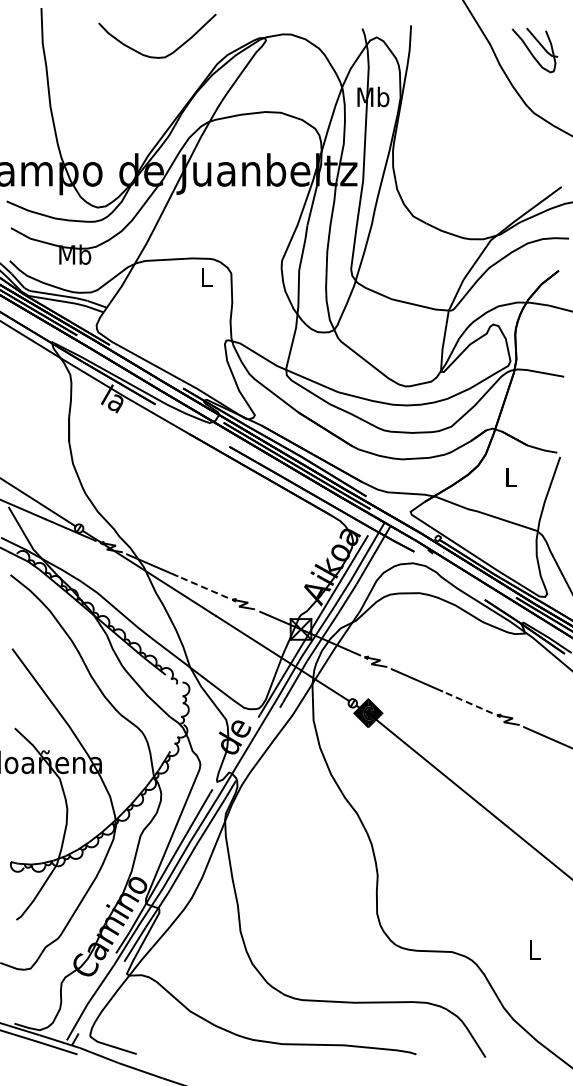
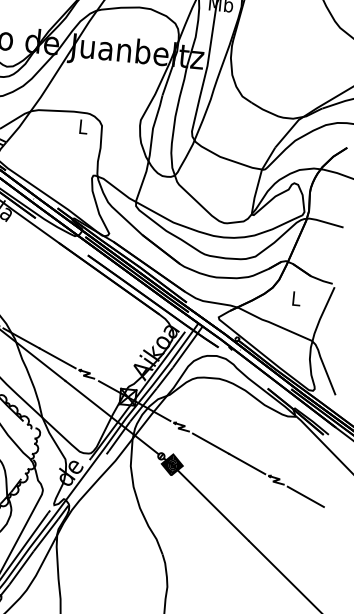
line: (202, 586) -> (57, 357), dashed -> solid
line: (467, 702) -> (247, 464), dashed -> solid

